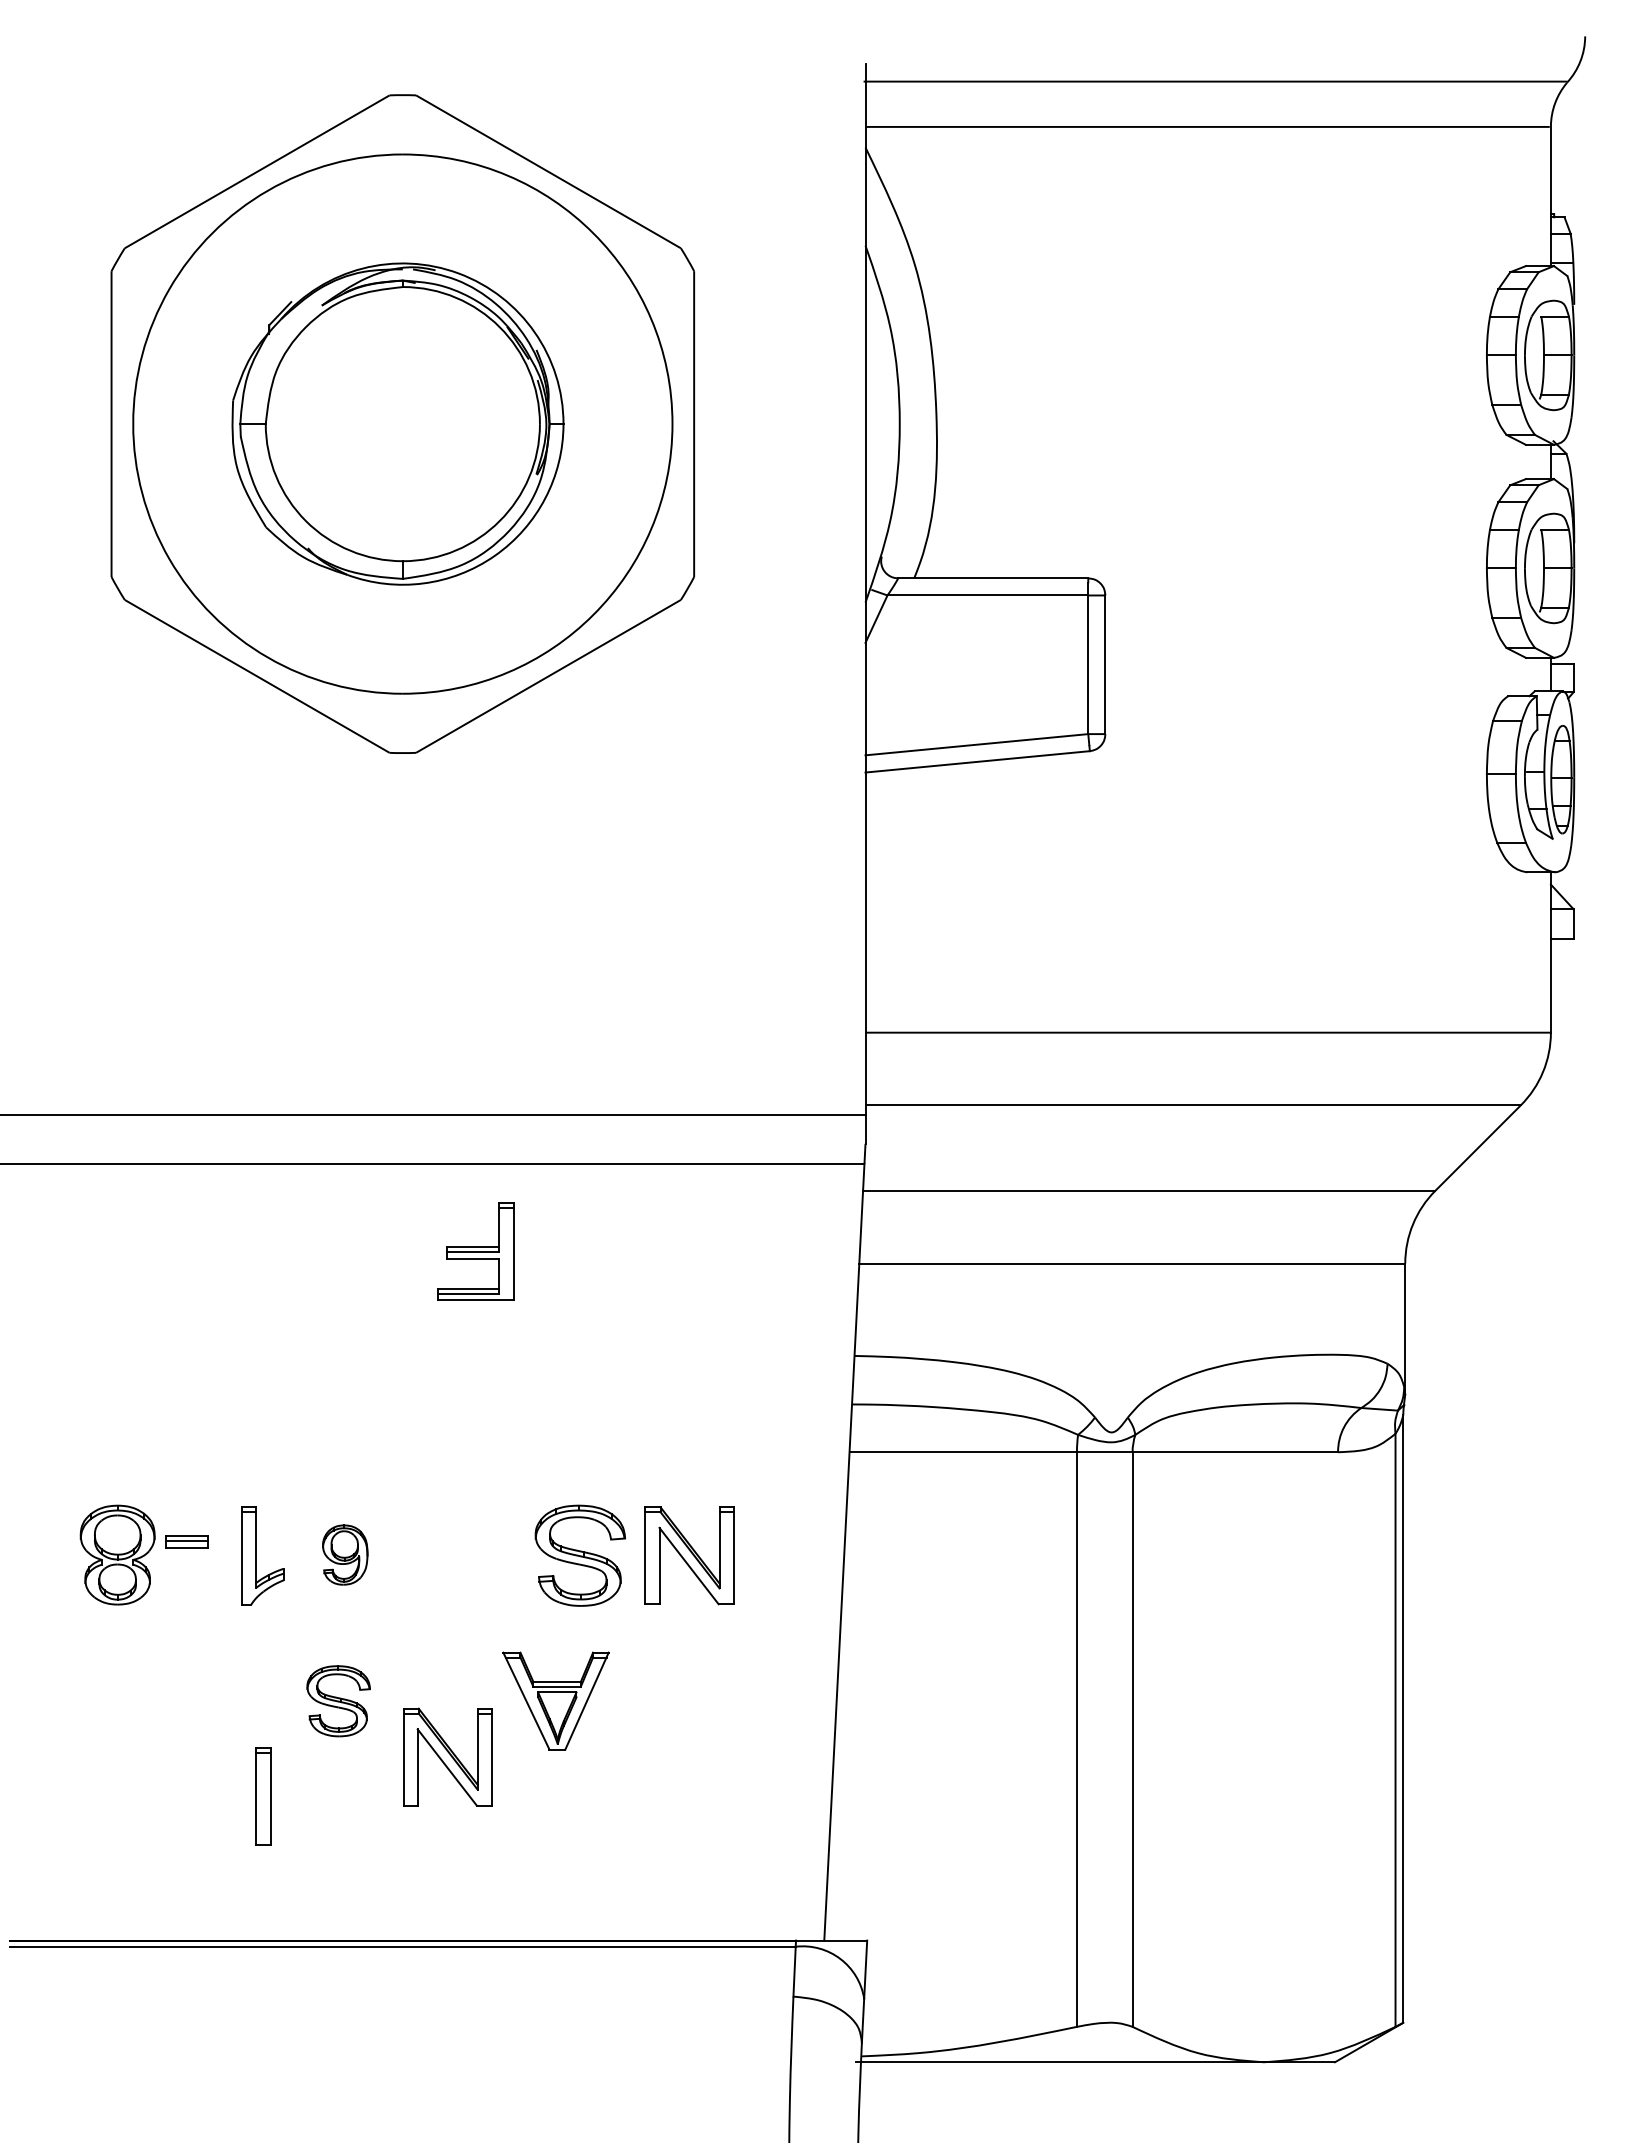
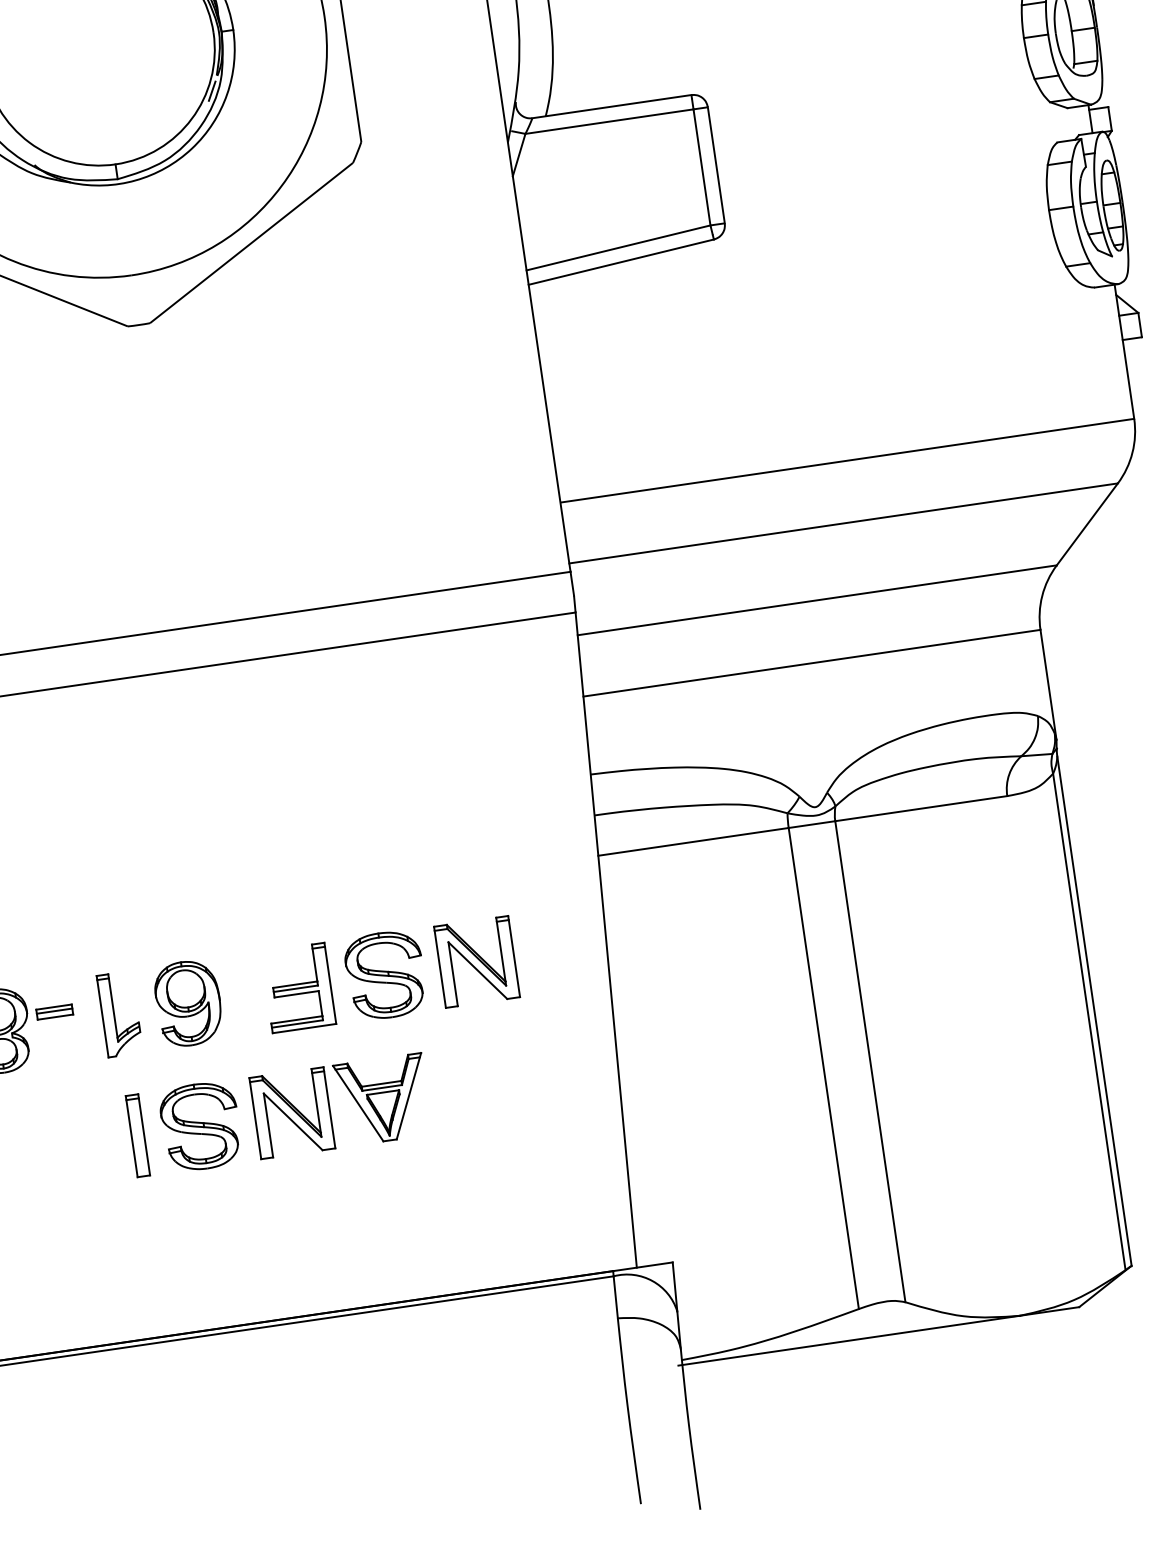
line: (527, 491) -> (211, 90), added
part: (475, 1251) -> (297, 987), moved
part: (345, 1554) -> (188, 1002), size x1.67
part: (338, 1701) -> (200, 1126), size x1.43
part: (447, 1756) -> (292, 1112), moved
part: (263, 1796) -> (138, 1136), moved

